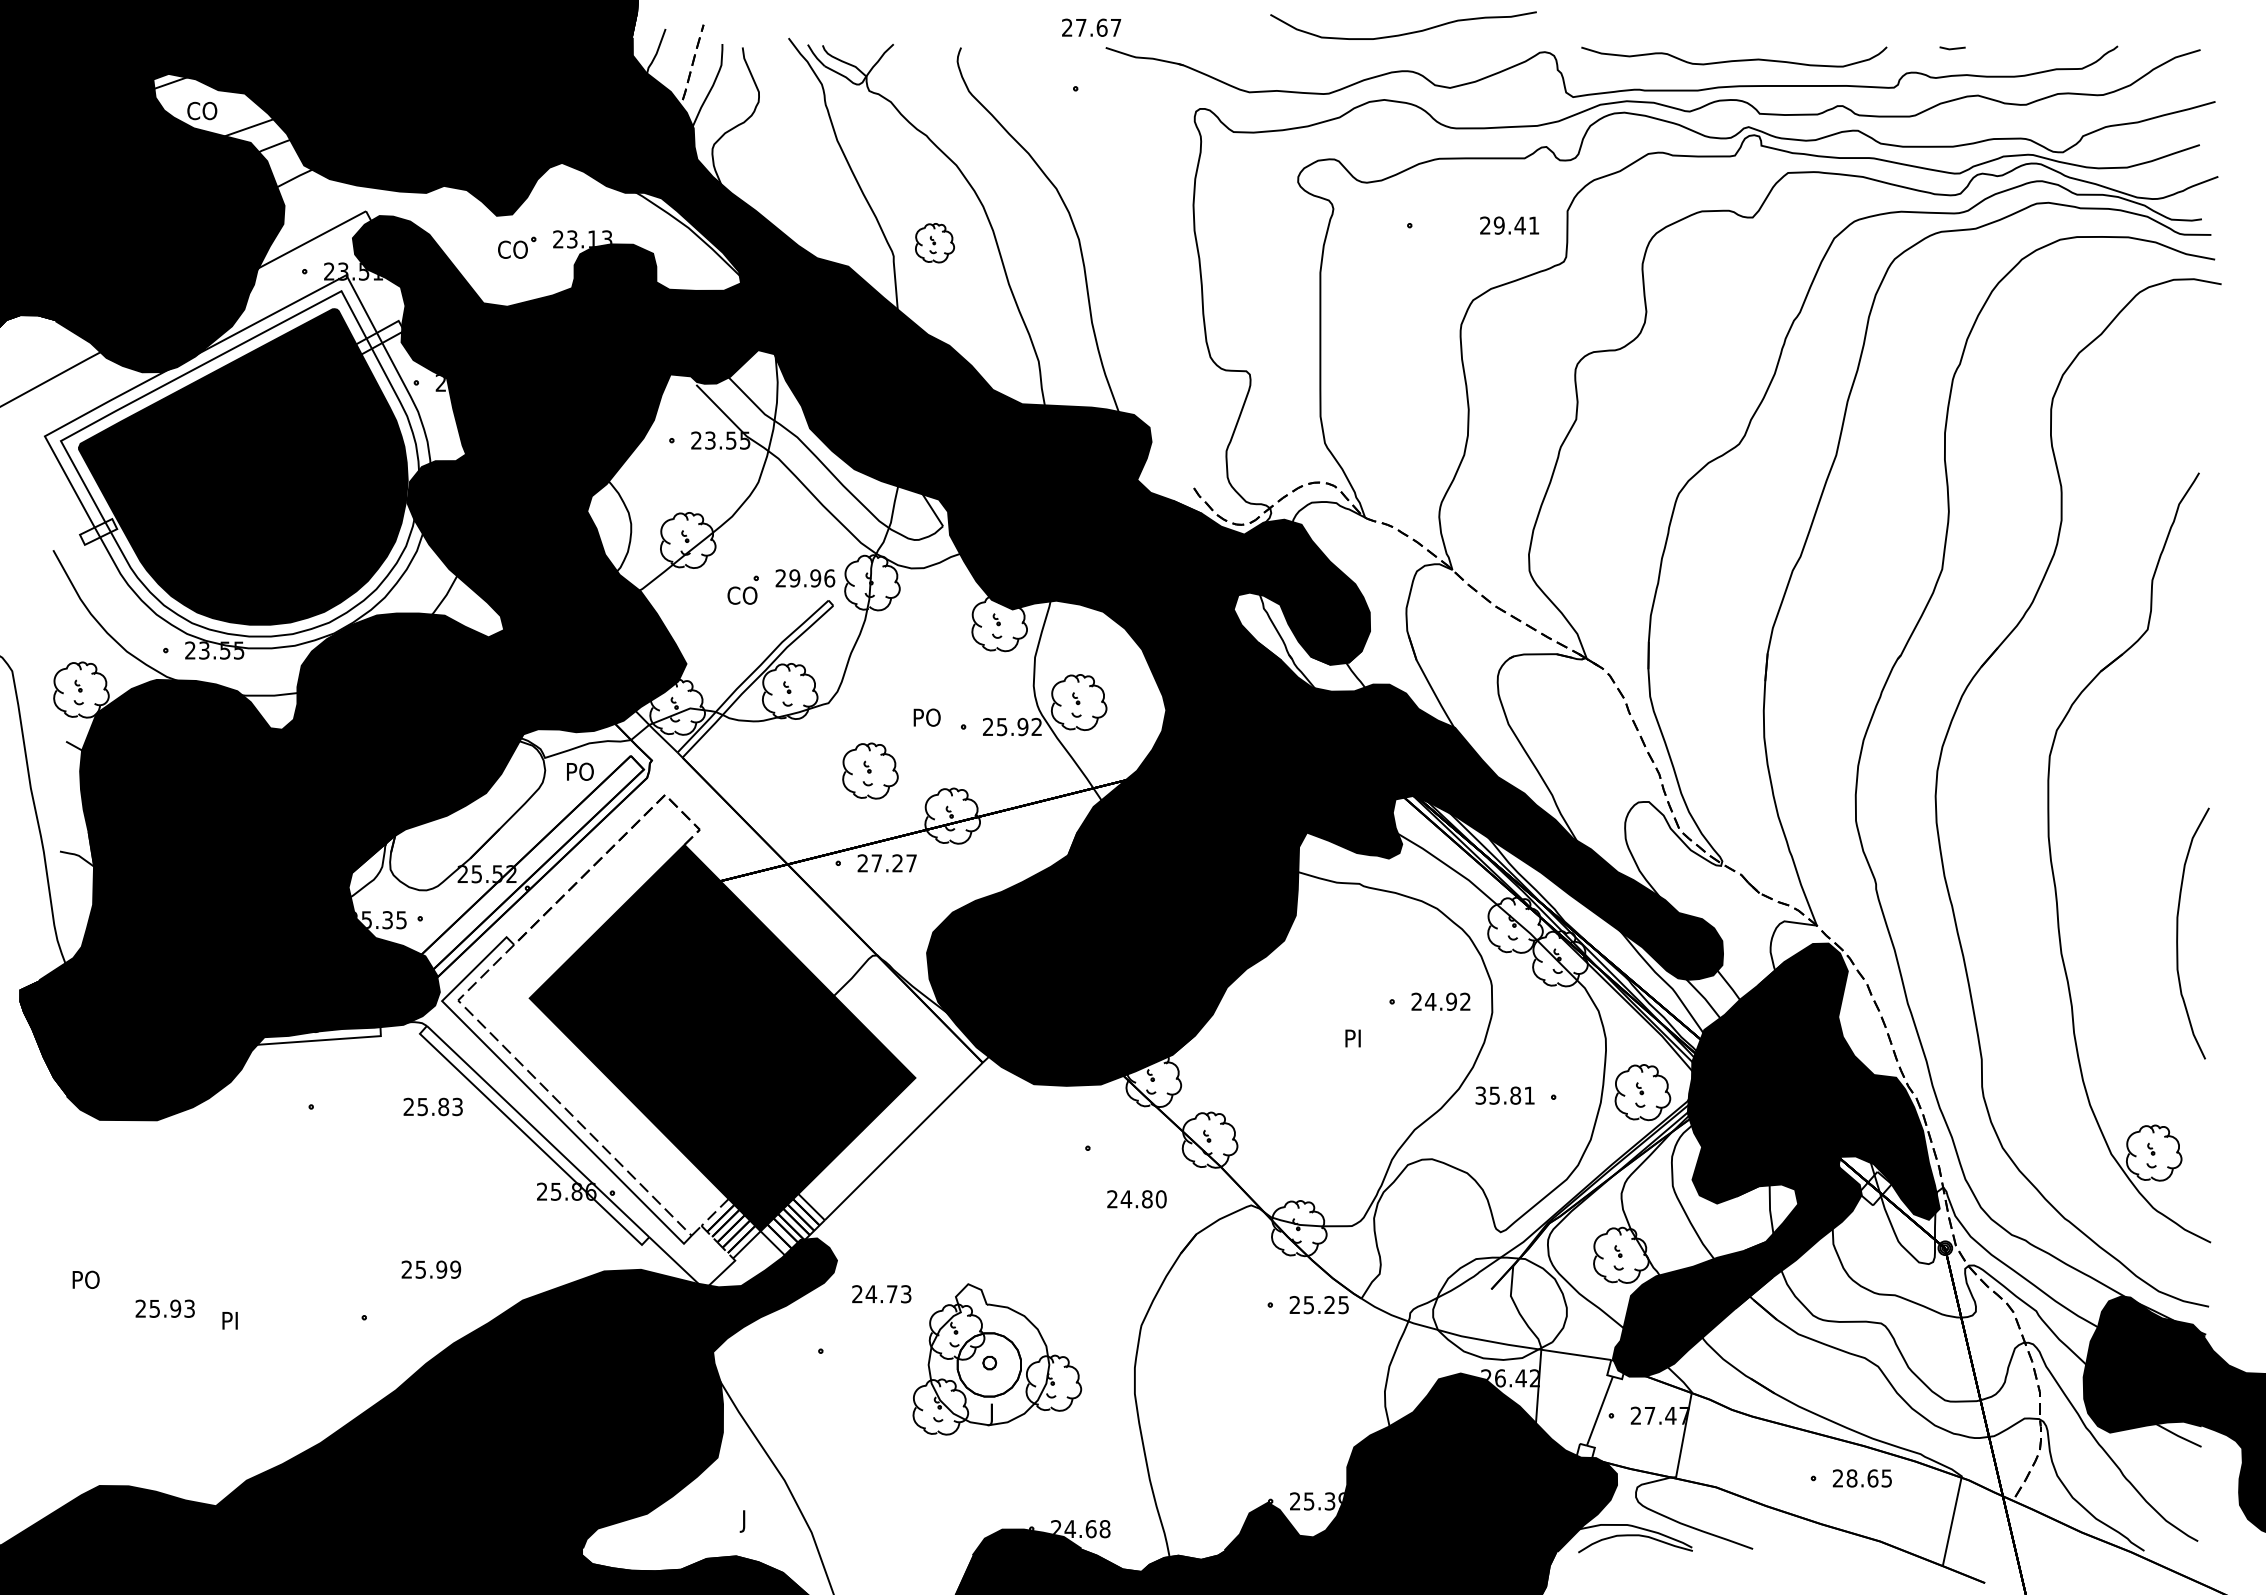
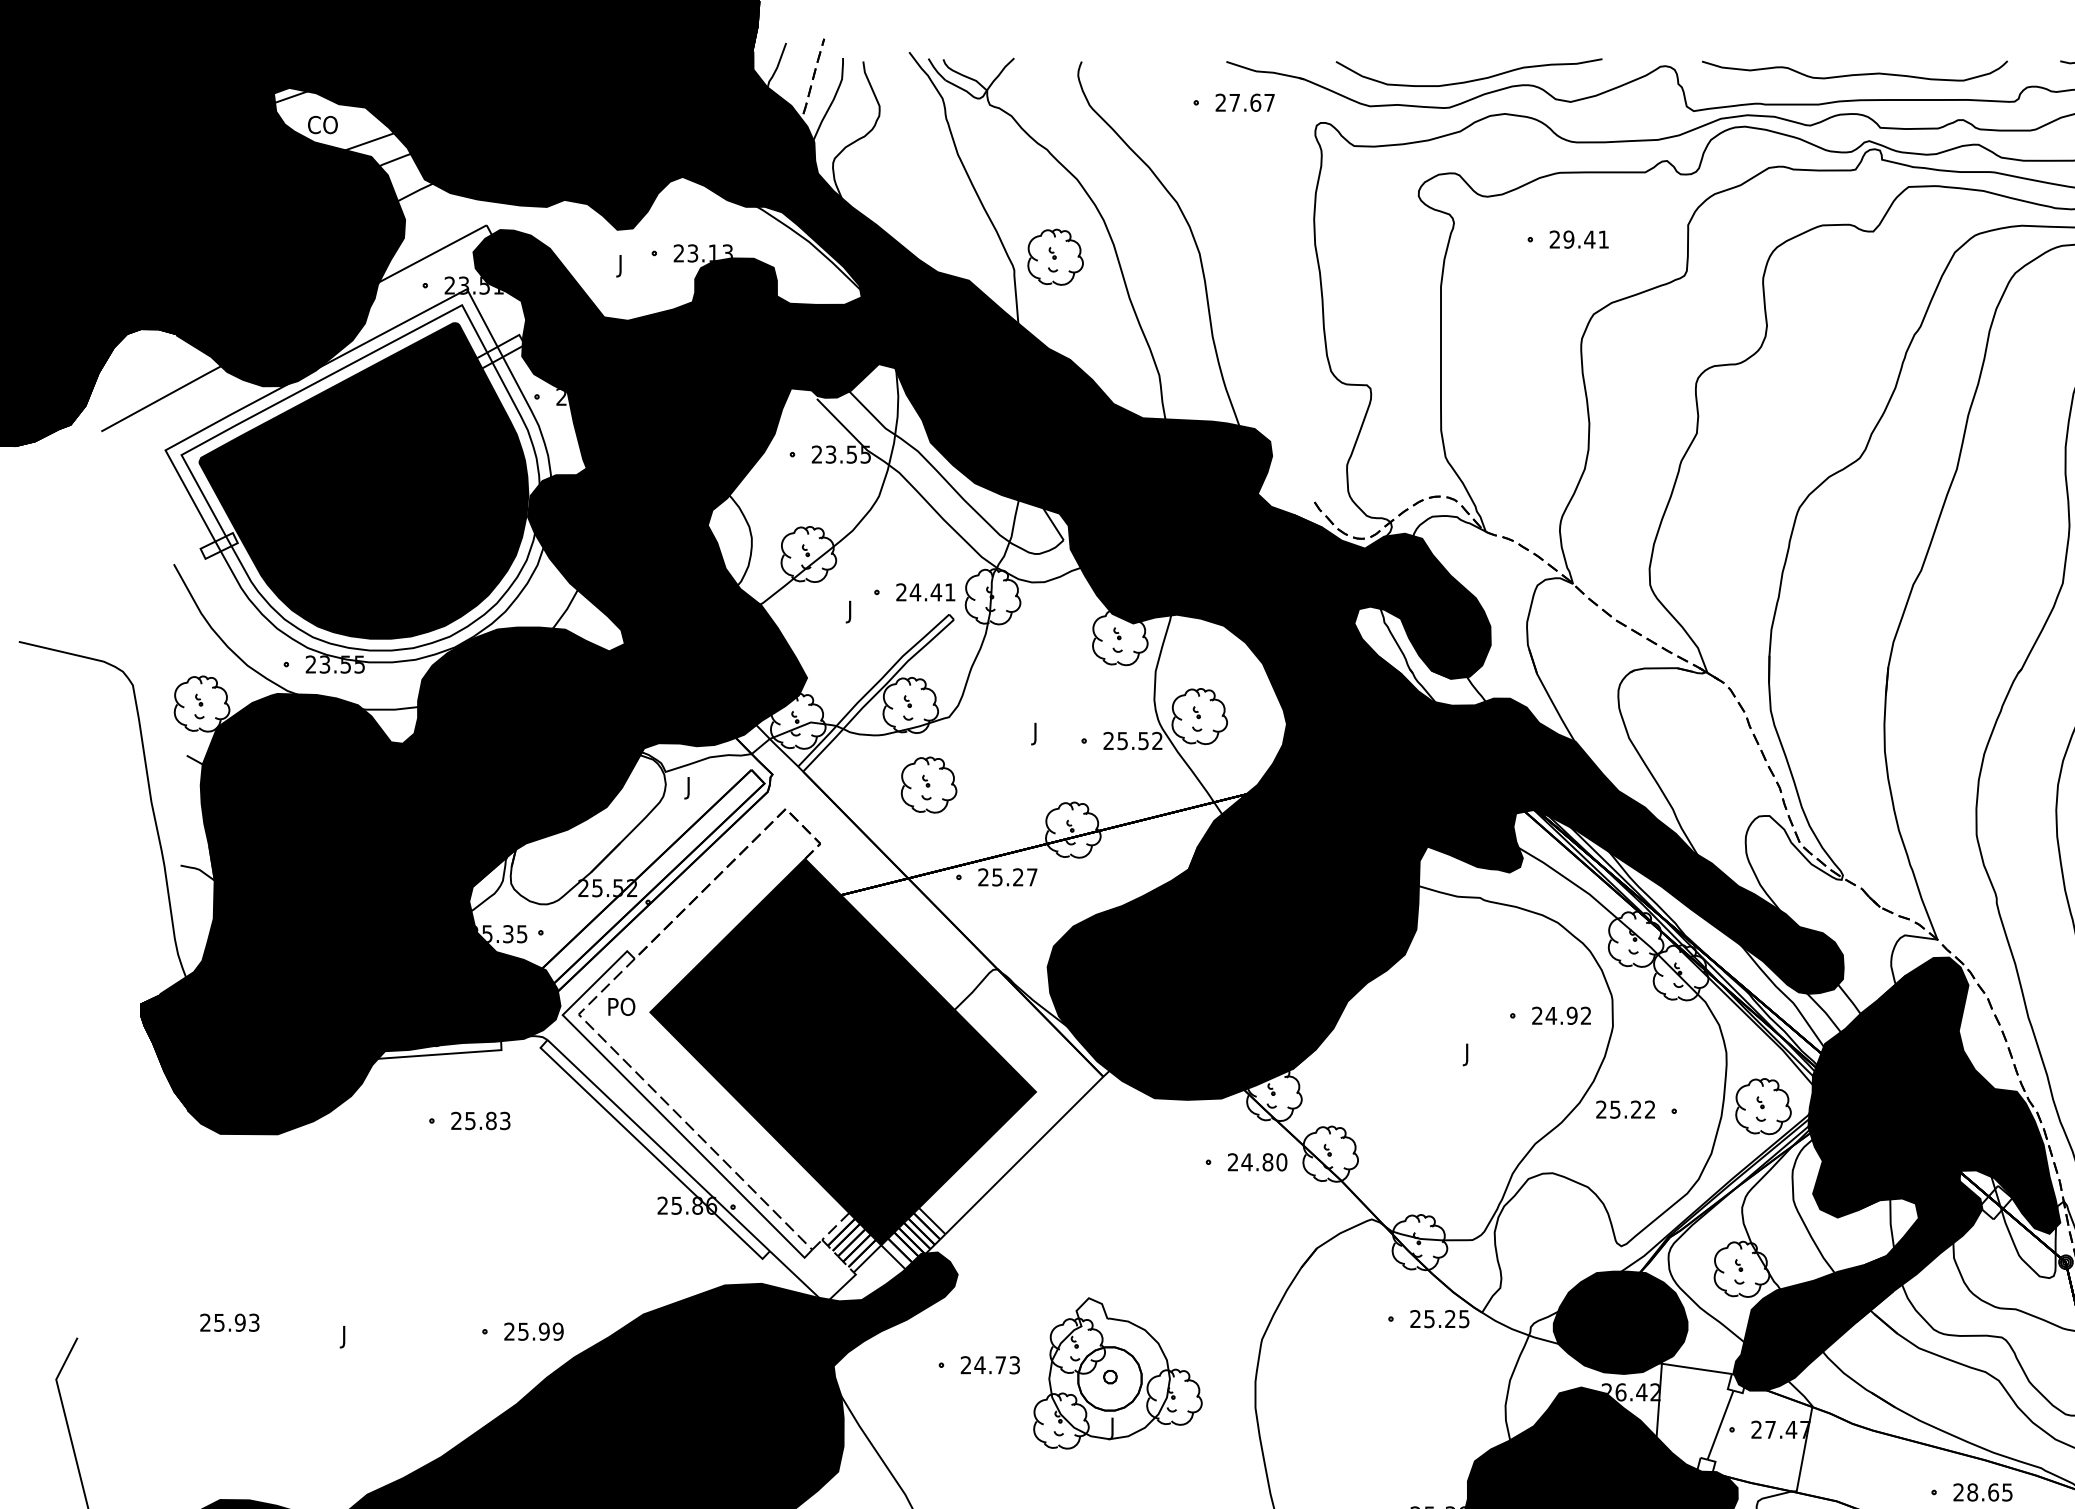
text: (1091, 27) -> (1245, 102), moved
curve: (1403, 33) -> (1469, 80), moved
text: (1509, 225) -> (1579, 239), moved
part: (934, 242) -> (1055, 256), size x1.43
text: (511, 251) -> (632, 265), CO -> J
text: (812, 578) -> (933, 592), 29.96 -> 24.41
text: (741, 597) -> (862, 611), CO -> J
text: (925, 719) -> (1046, 733), PO -> J
text: (1022, 726) -> (1143, 740), 25.92 -> 25.52
part: (870, 770) -> (929, 784), moved
text: (578, 773) -> (699, 787), PO -> J
text: (876, 863) -> (997, 877), 27.27 -> 25.27
text: (1351, 1040) -> (1472, 1054), PI -> J
text: (1504, 1095) -> (1625, 1109), 35.81 -> 25.22
text: (432, 1106) -> (480, 1120), moved
text: (1136, 1199) -> (1257, 1162), moved
text: (431, 1269) -> (534, 1331), moved
text: (85, 1279) -> (621, 1006), moved
text: (881, 1294) -> (990, 1365), moved
text: (164, 1308) -> (229, 1322), moved
fill: (1499, 1308) -> (1620, 1322), added
text: (228, 1323) -> (349, 1337), PI -> J

